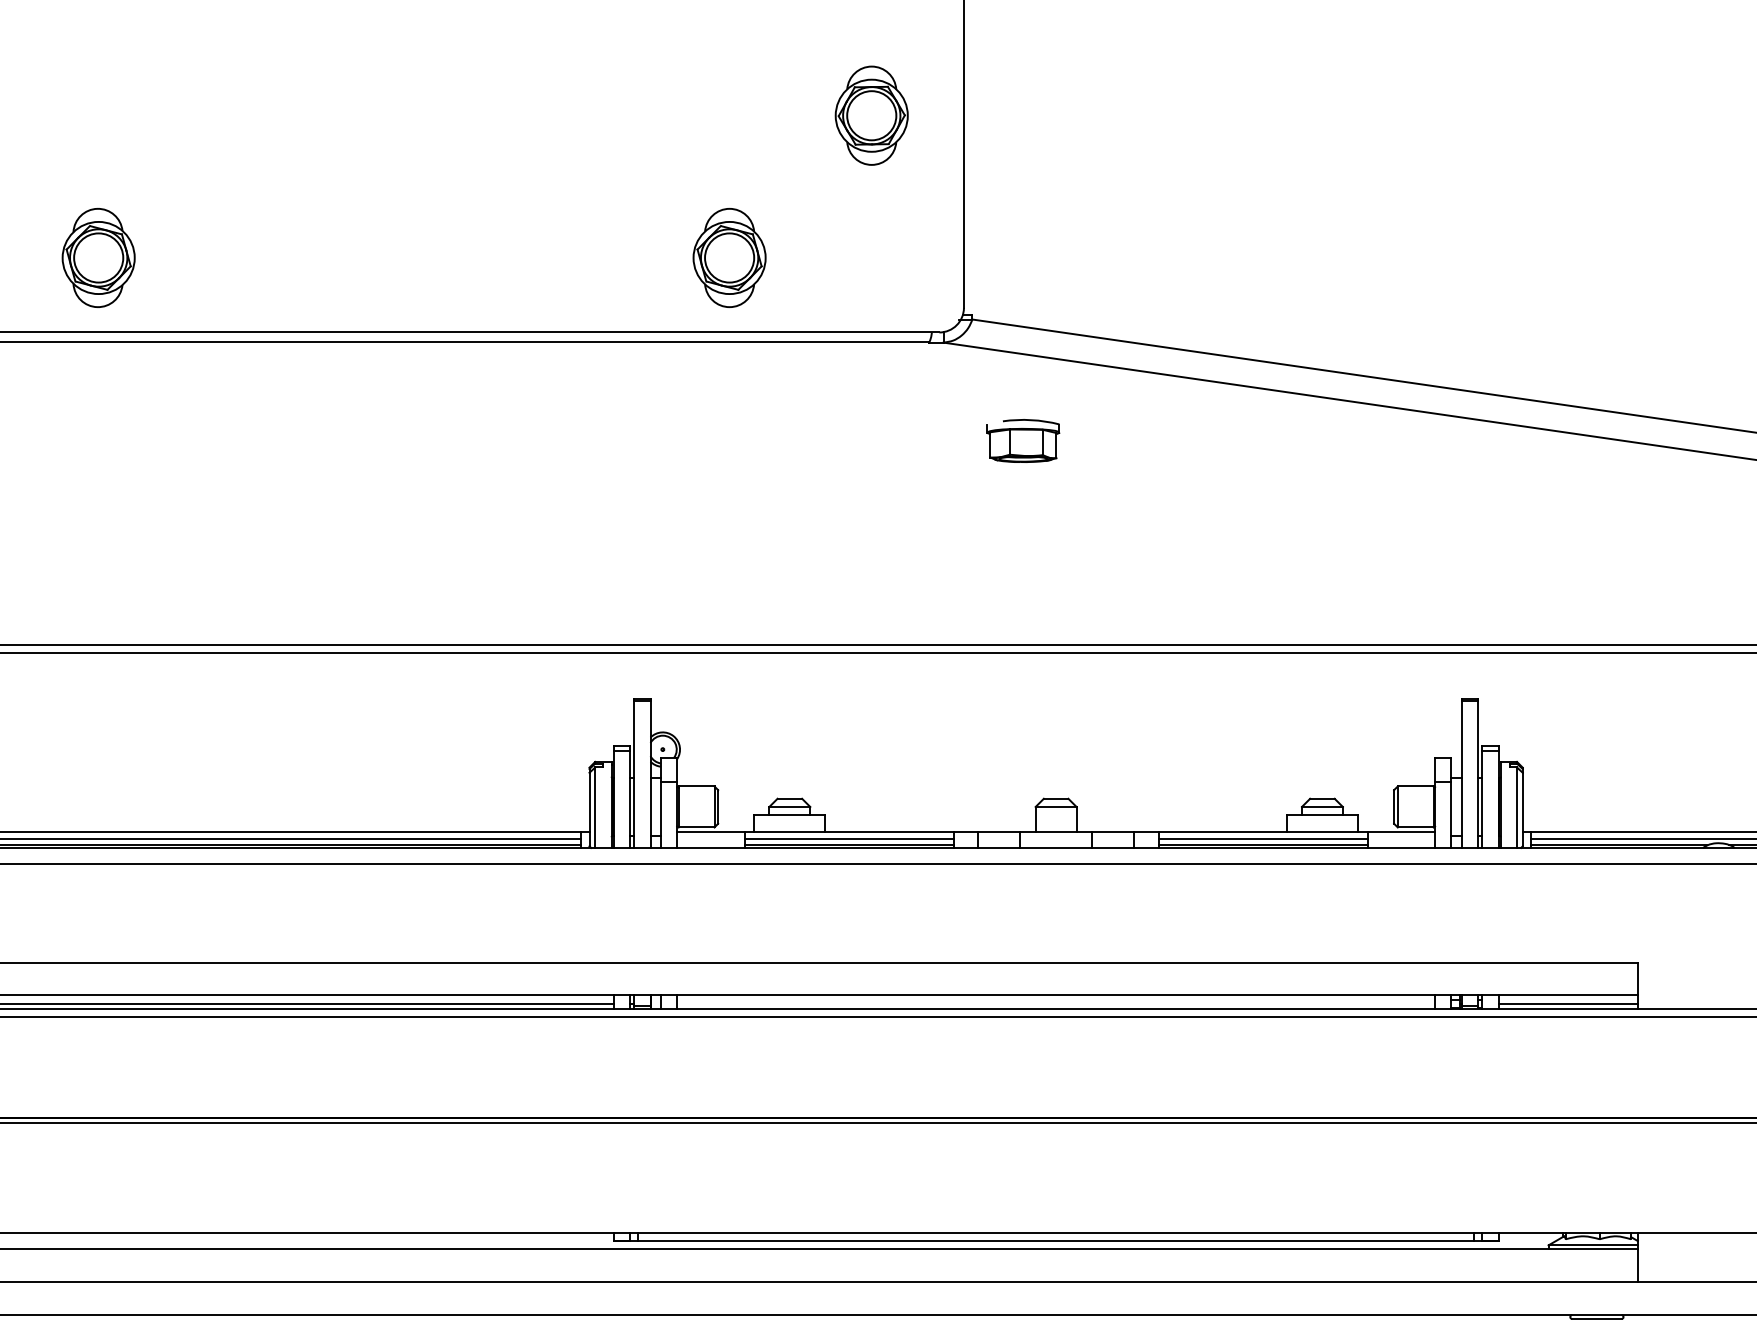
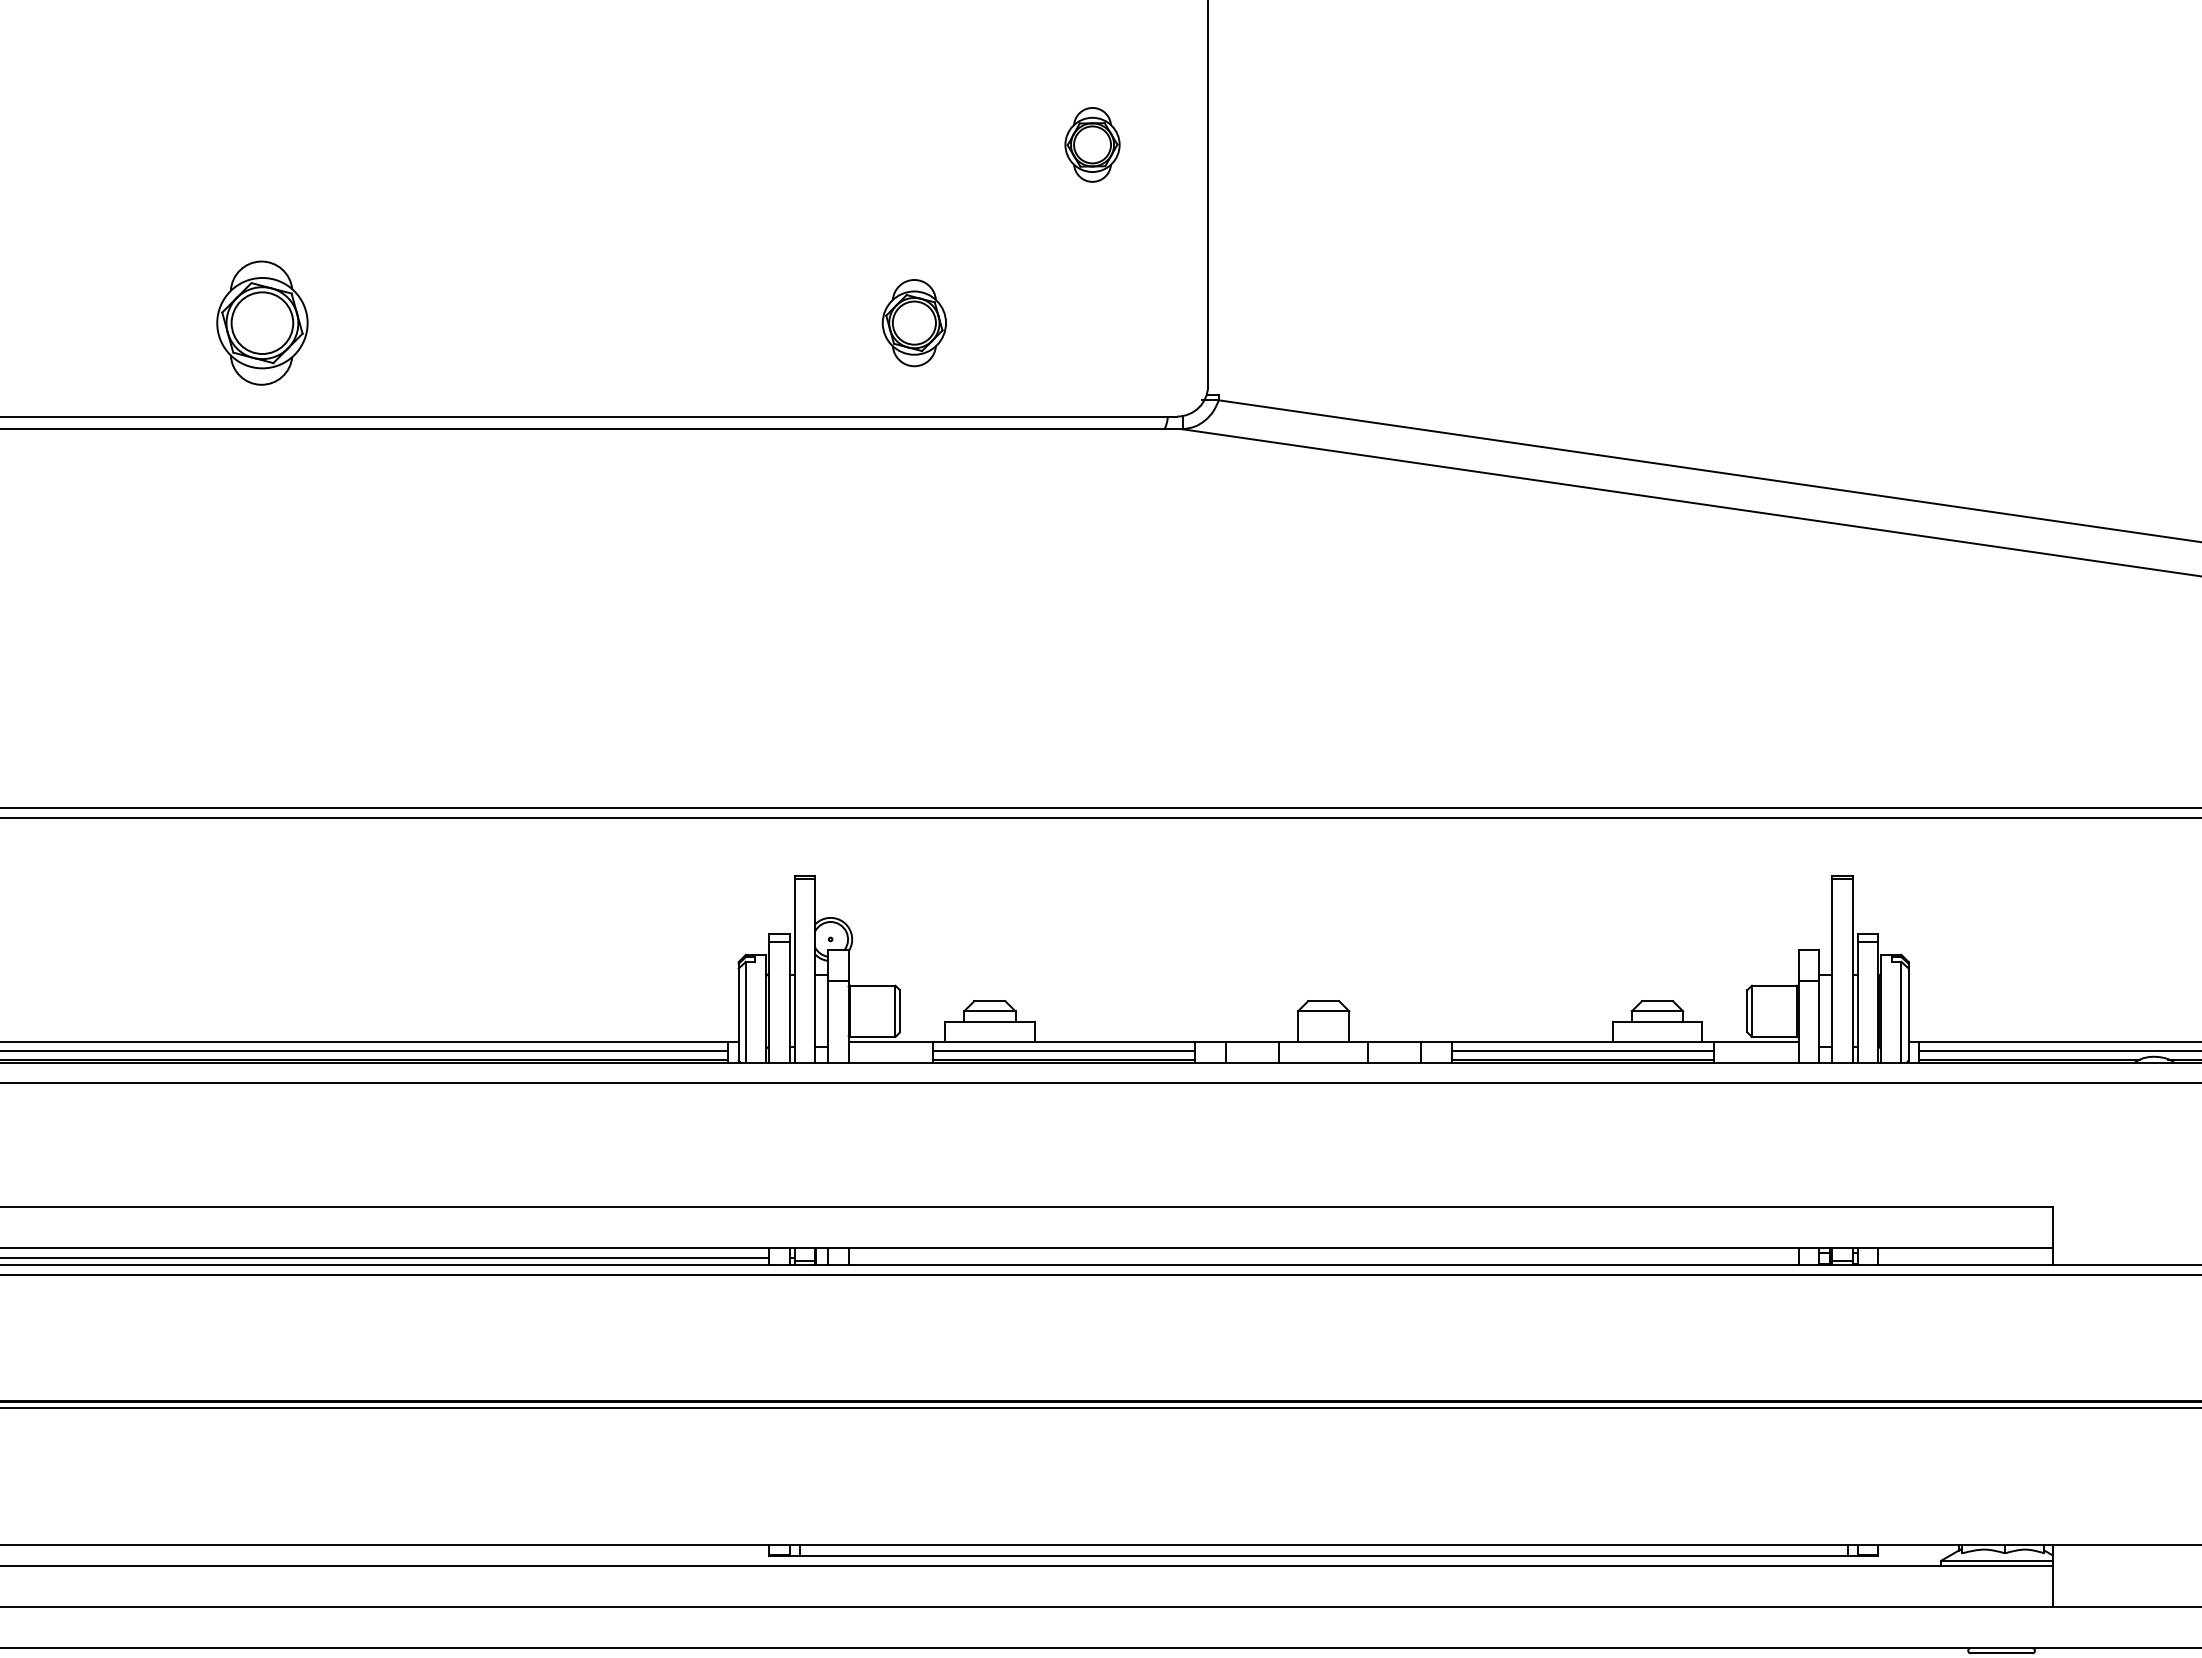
part: (871, 115) -> (1092, 144), size x0.6
part: (98, 257) -> (262, 322), moved
part: (729, 257) -> (914, 322), size x0.7
part: (1023, 440) -> (1282, 552), removed
line: (1568, 1003) -> (1965, 1257), removed

